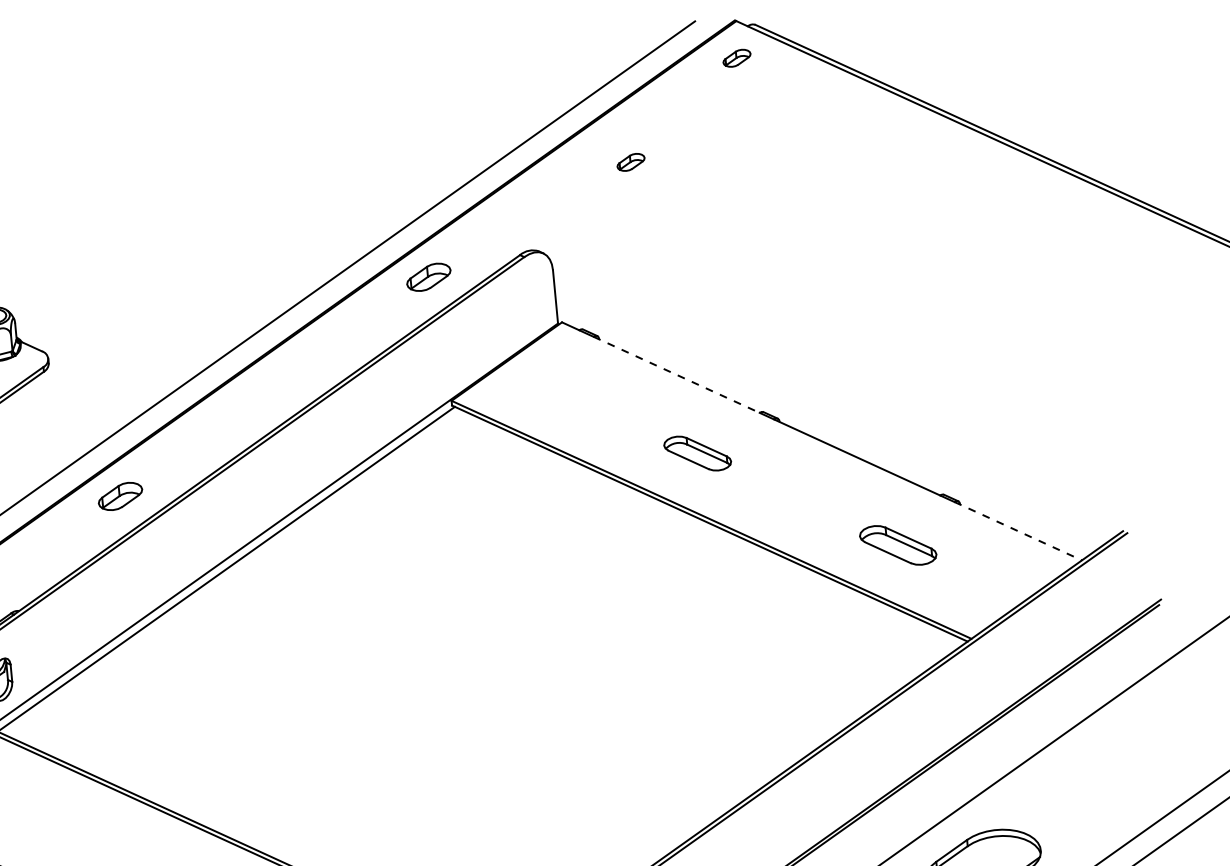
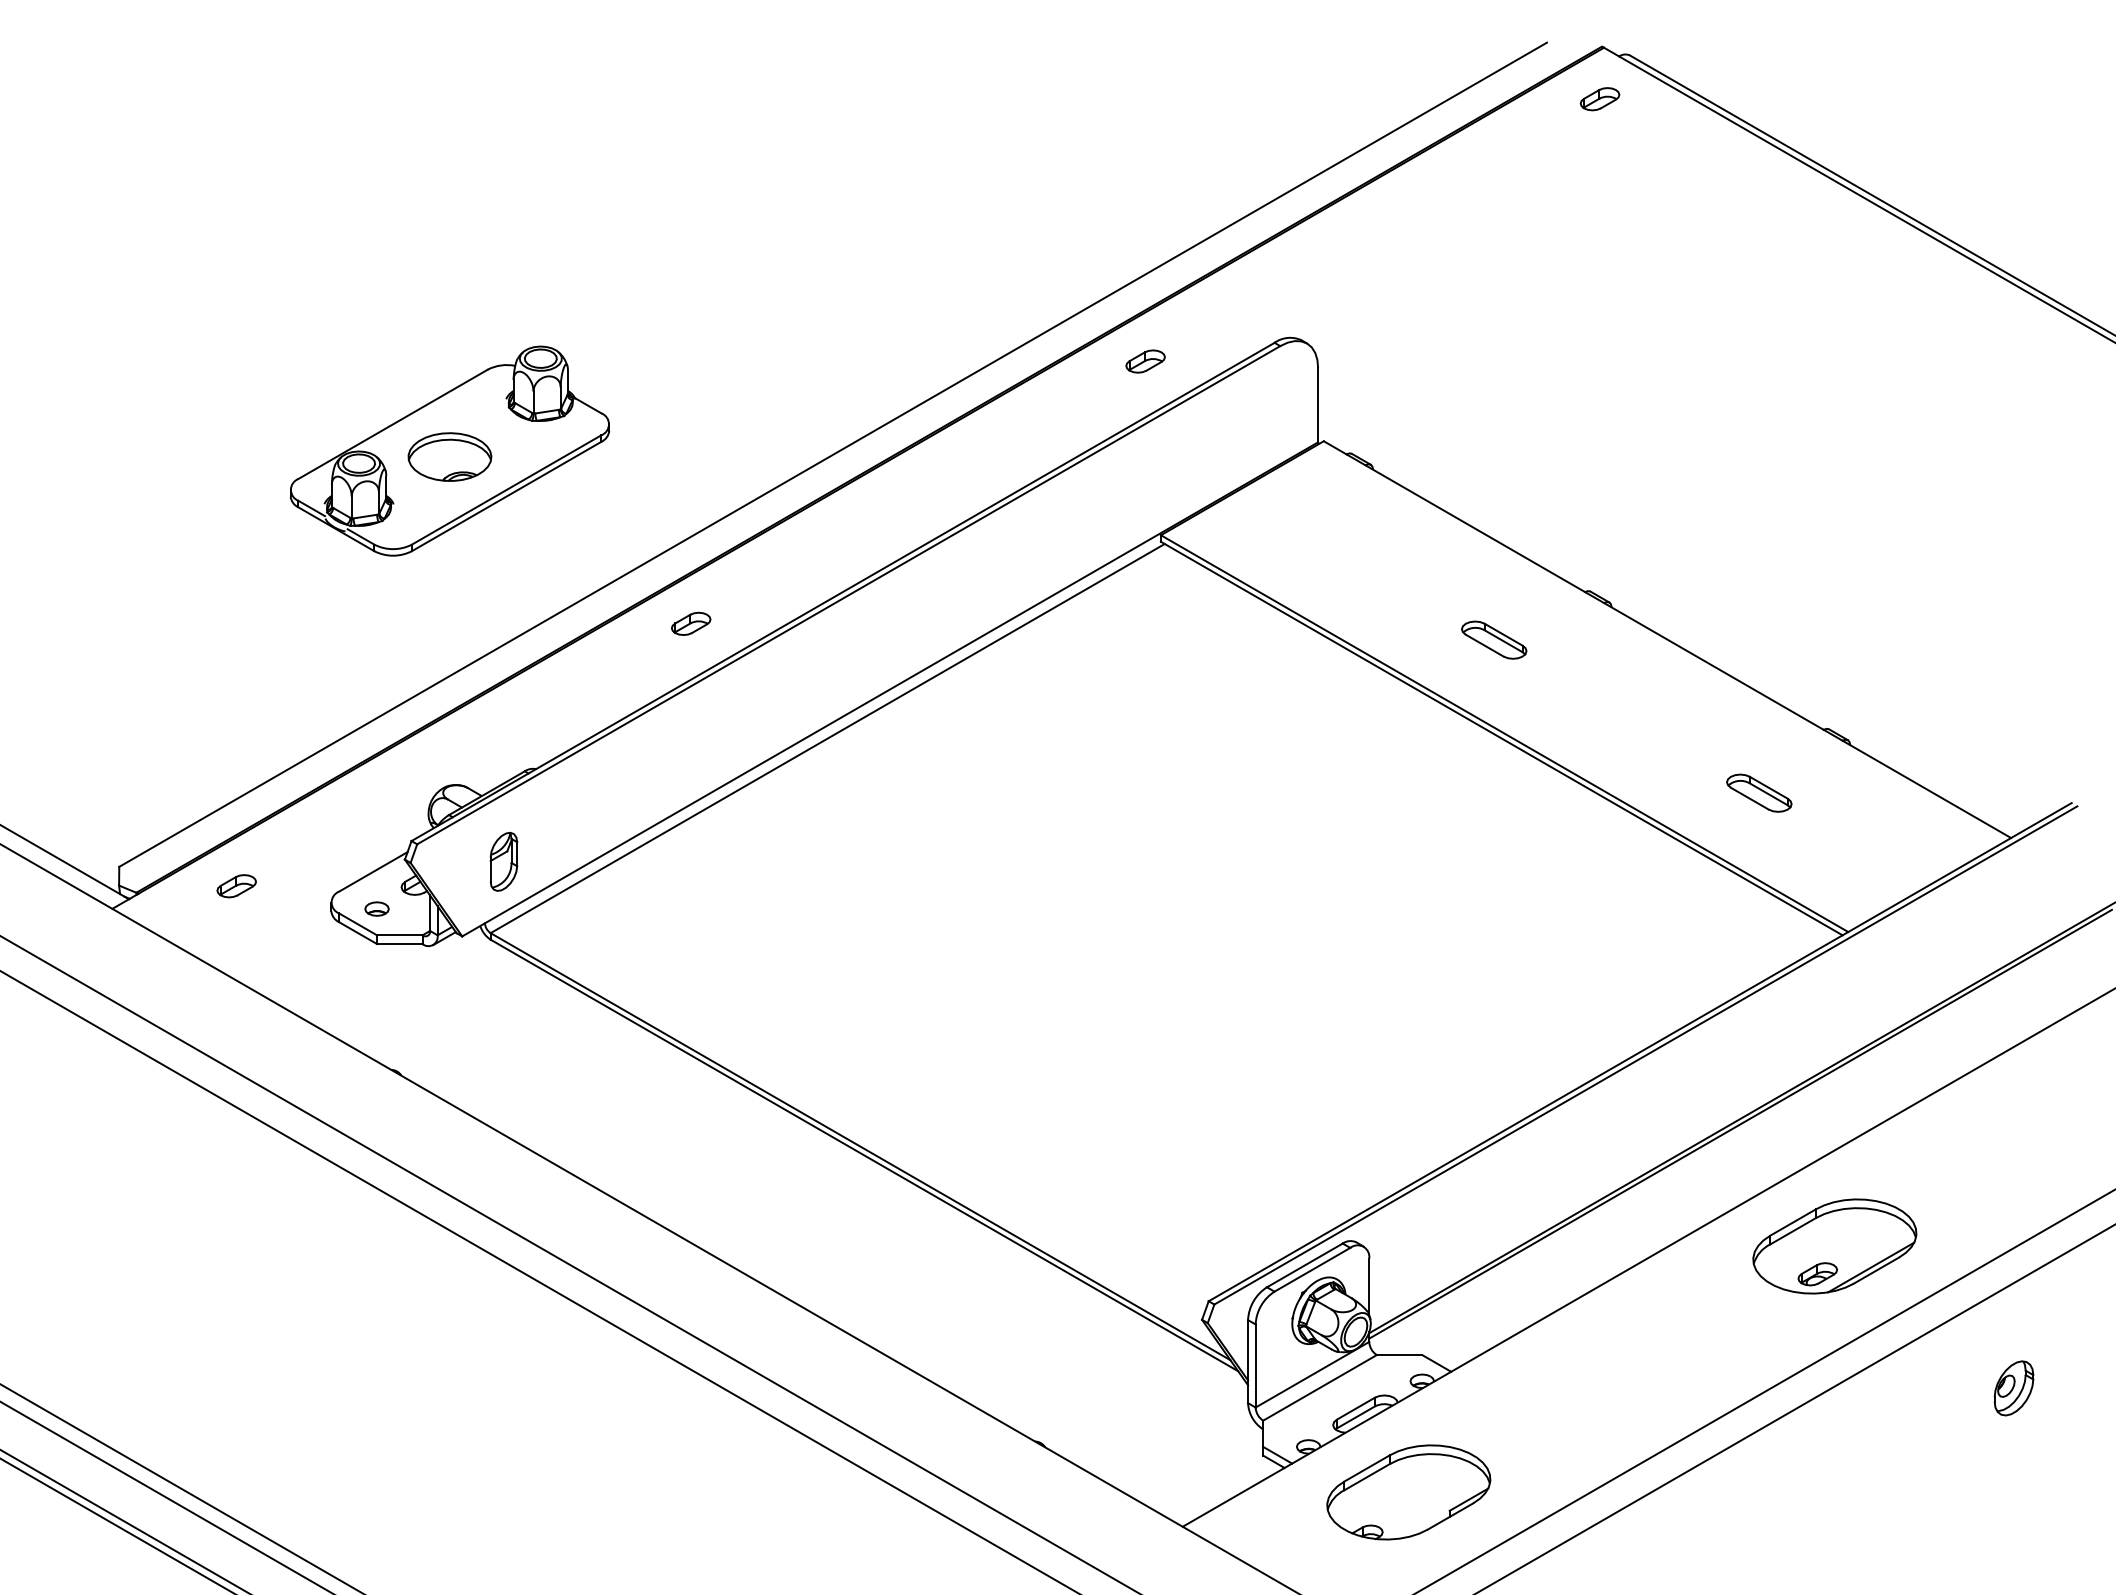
part: (630, 162) -> (1439, 229), removed
part: (428, 277) -> (1145, 361), size x0.62
line: (676, 374) -> (1475, 528), dashed -> solid
part: (697, 453) -> (1494, 639), size x0.71
part: (120, 495) -> (691, 623), size x0.62
line: (1018, 531) -> (1927, 789), dashed -> solid
part: (898, 544) -> (1759, 792), size x0.62

